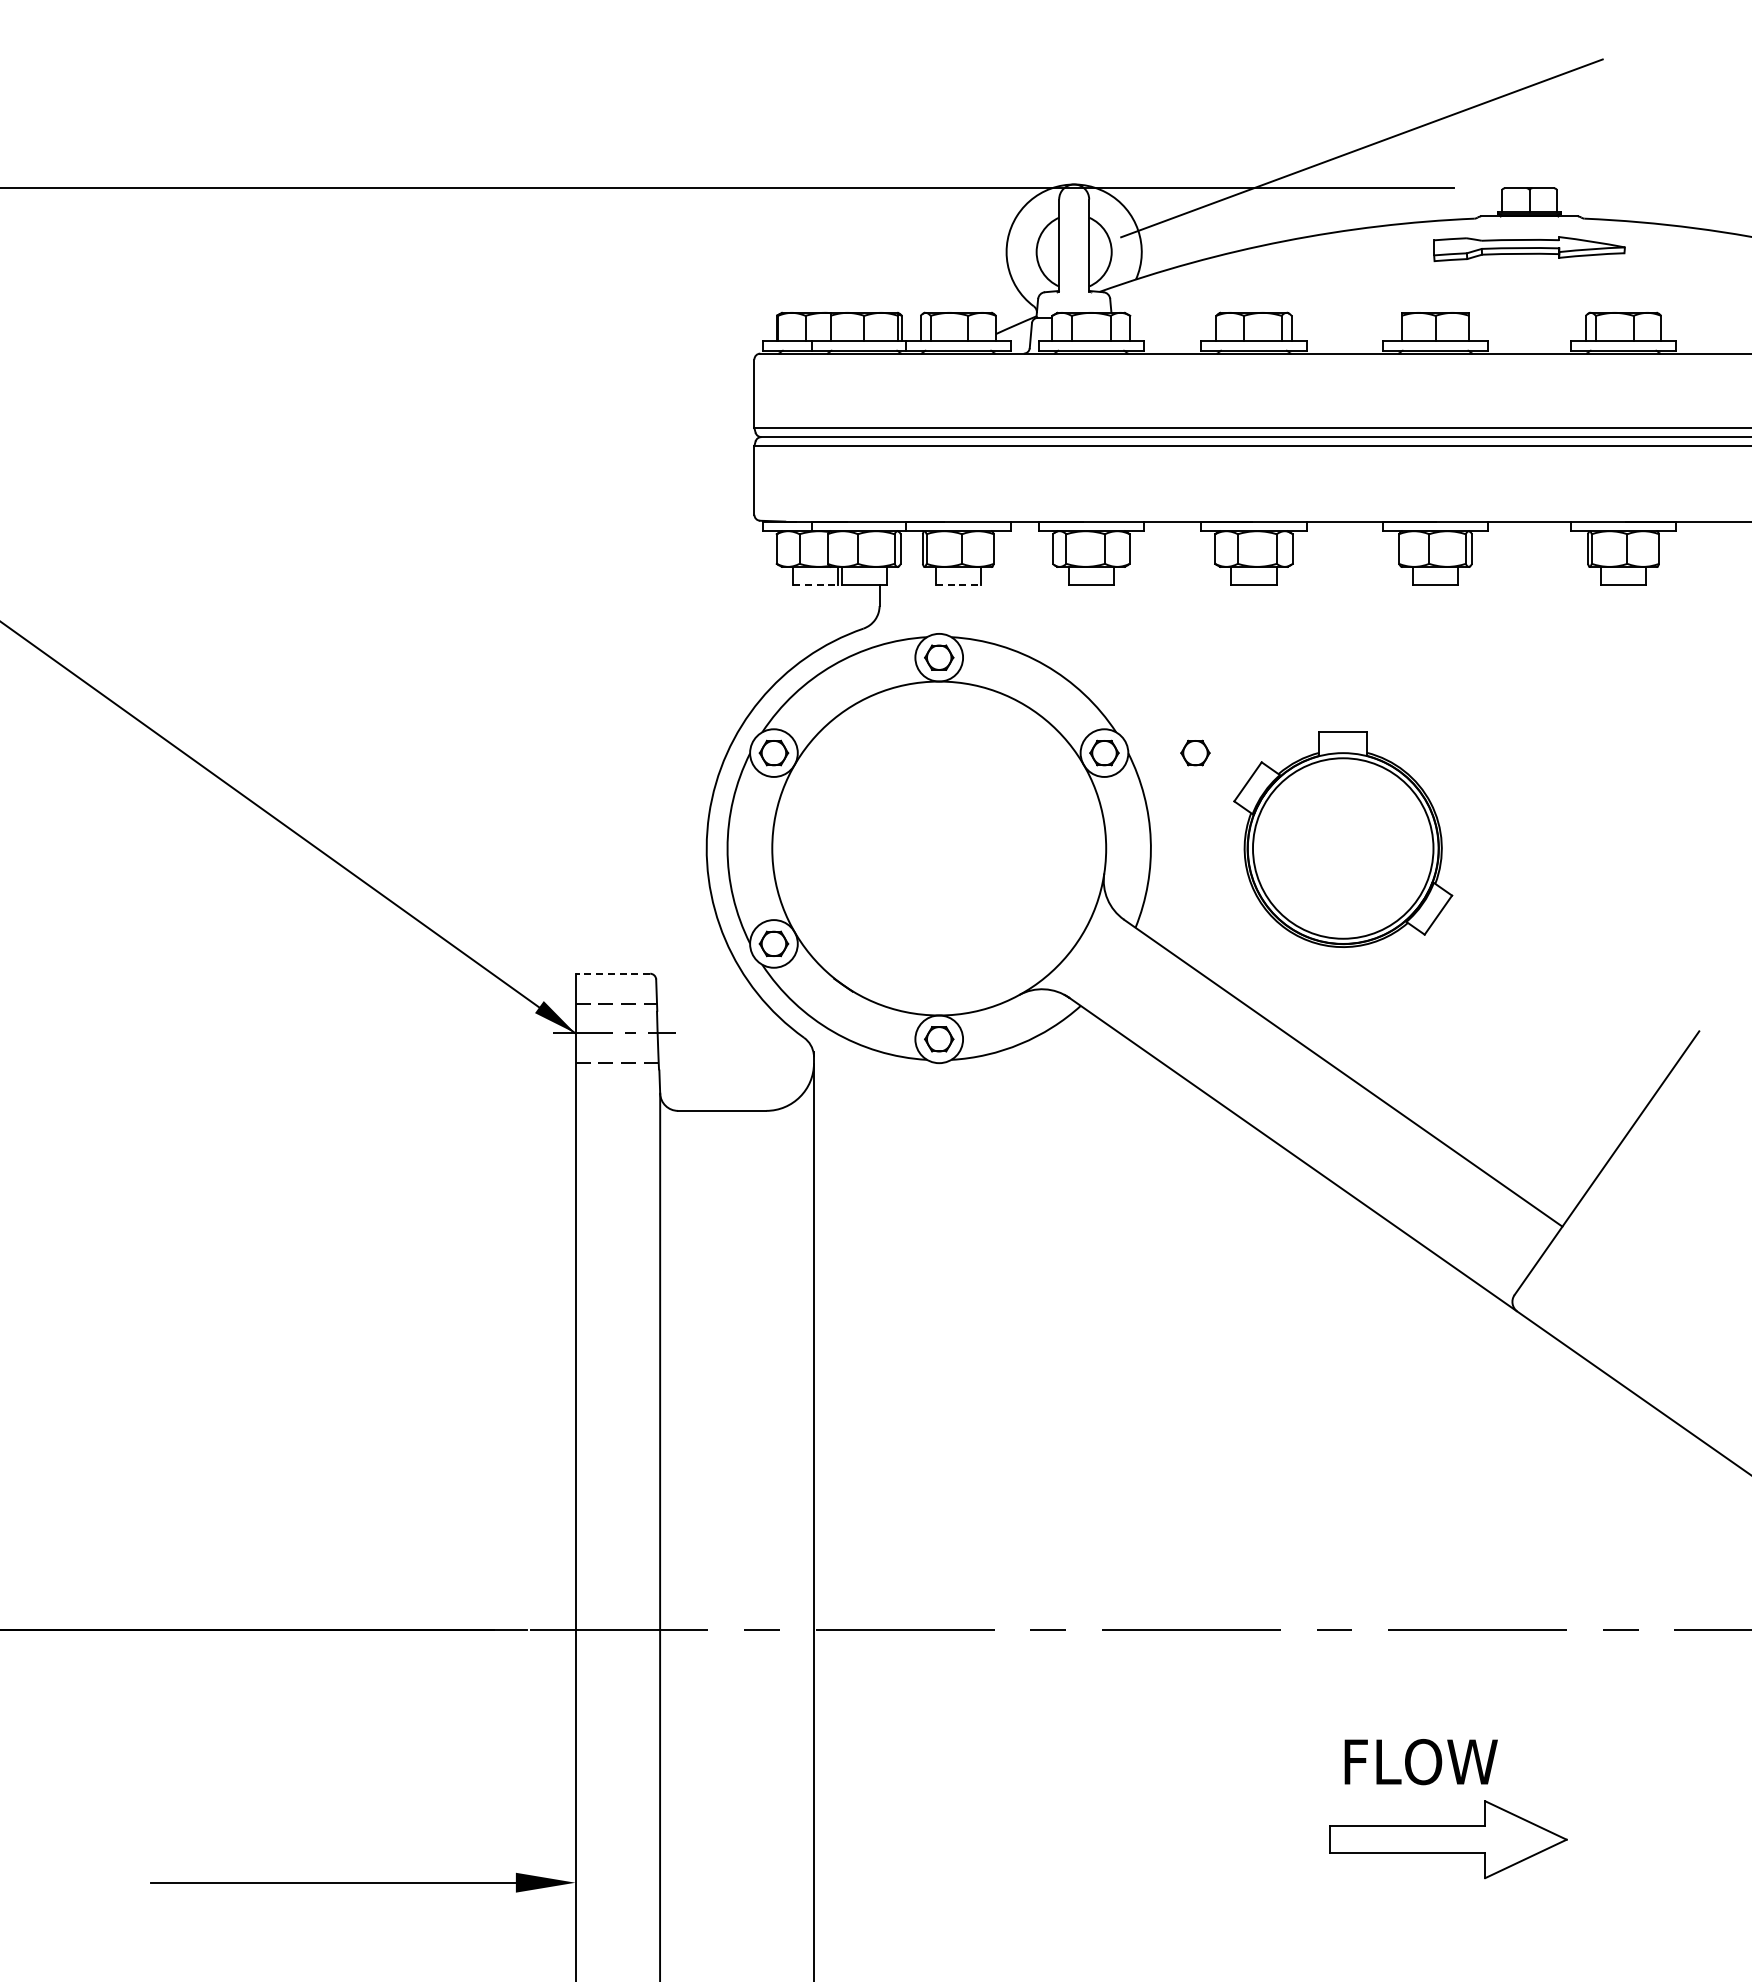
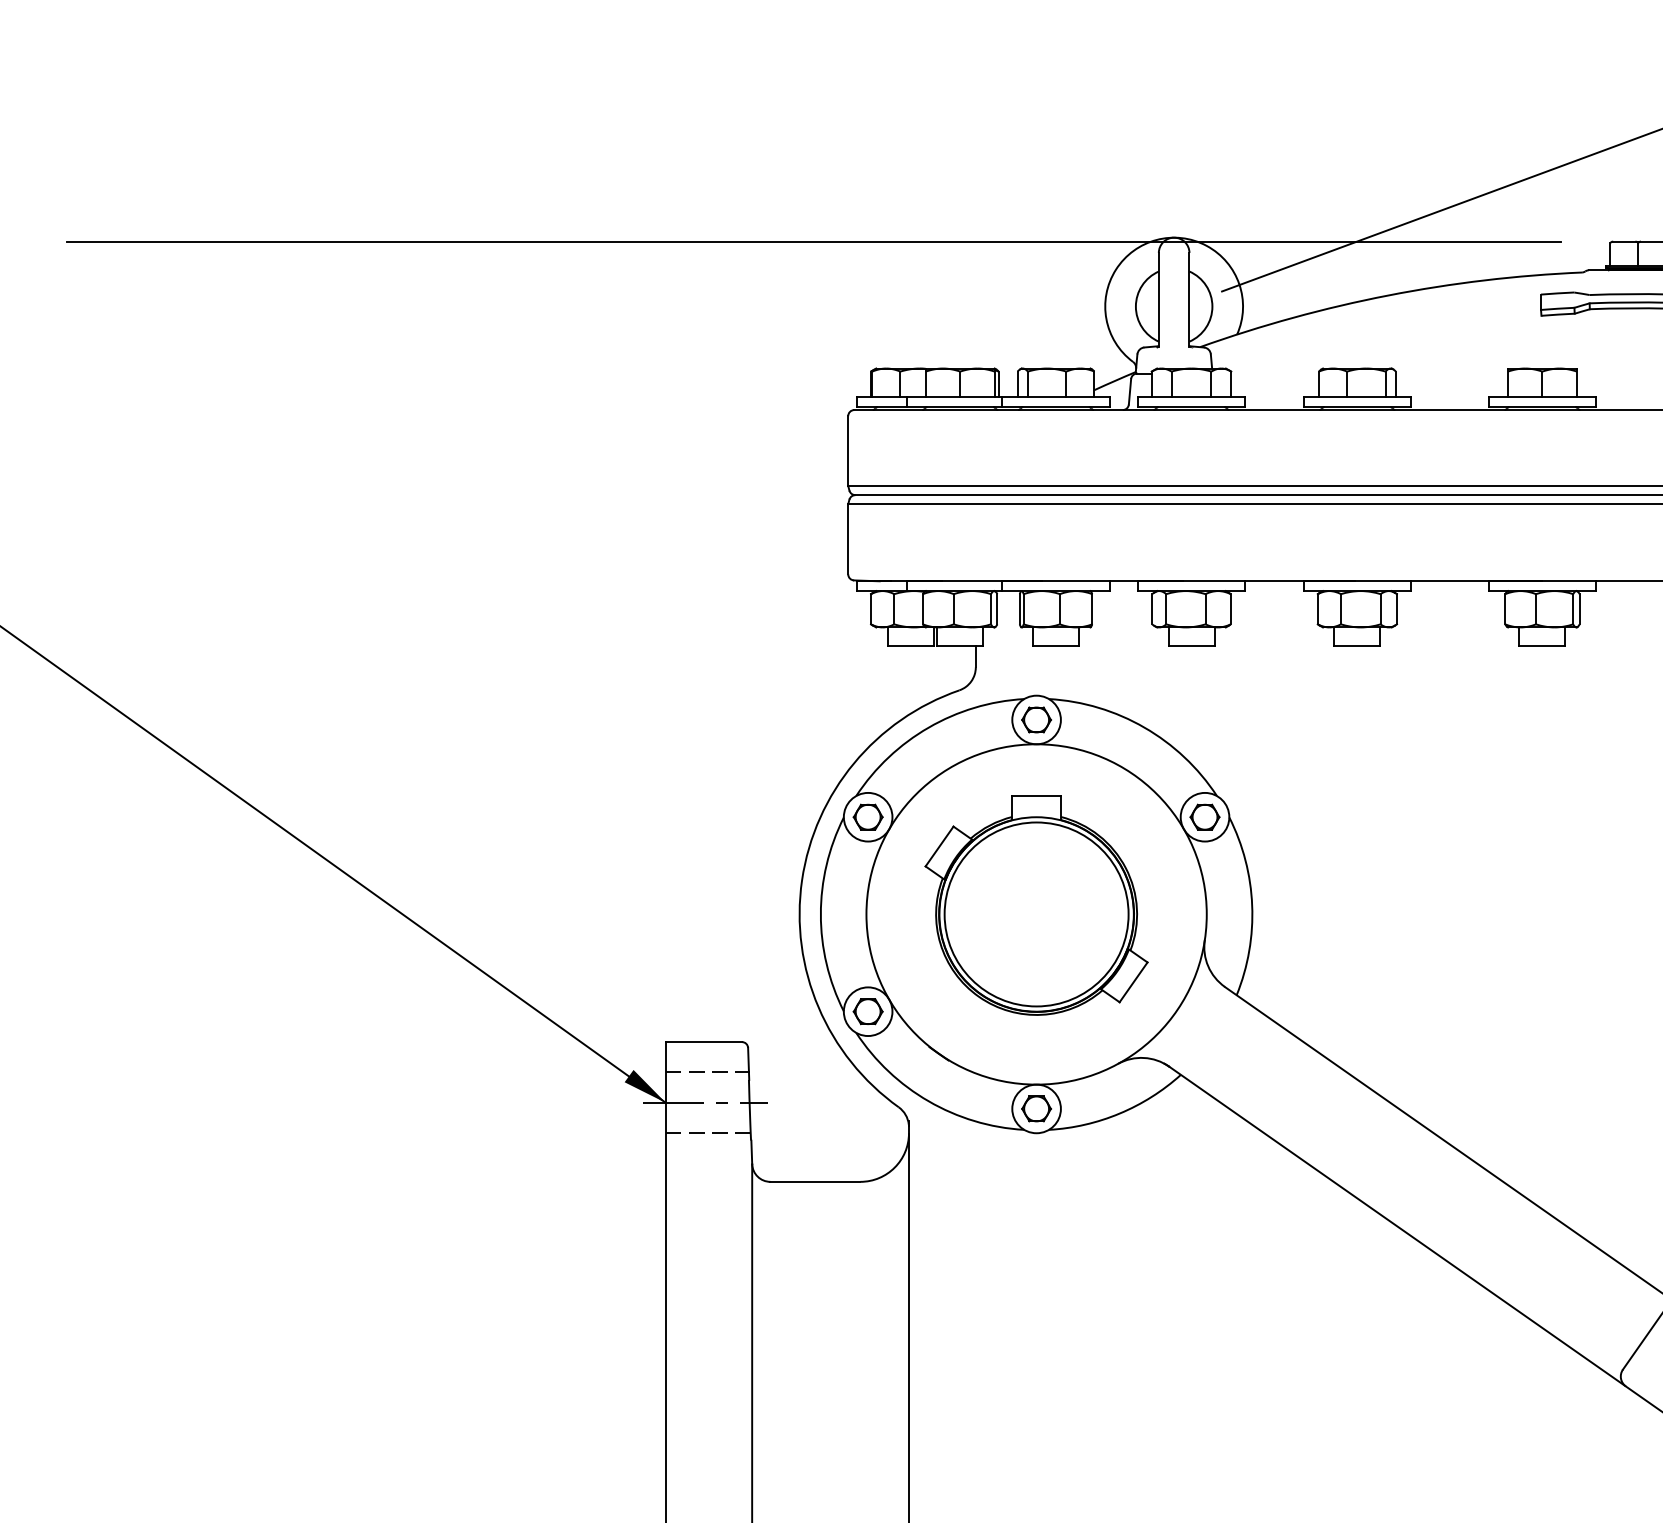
line: (815, 585) -> (910, 646), dashed -> solid
line: (958, 585) -> (1056, 646), dashed -> solid
part: (1195, 752) -> (1297, 816), removed
part: (1343, 839) -> (1036, 905), moved
line: (612, 973) -> (703, 1041), dashed -> solid

